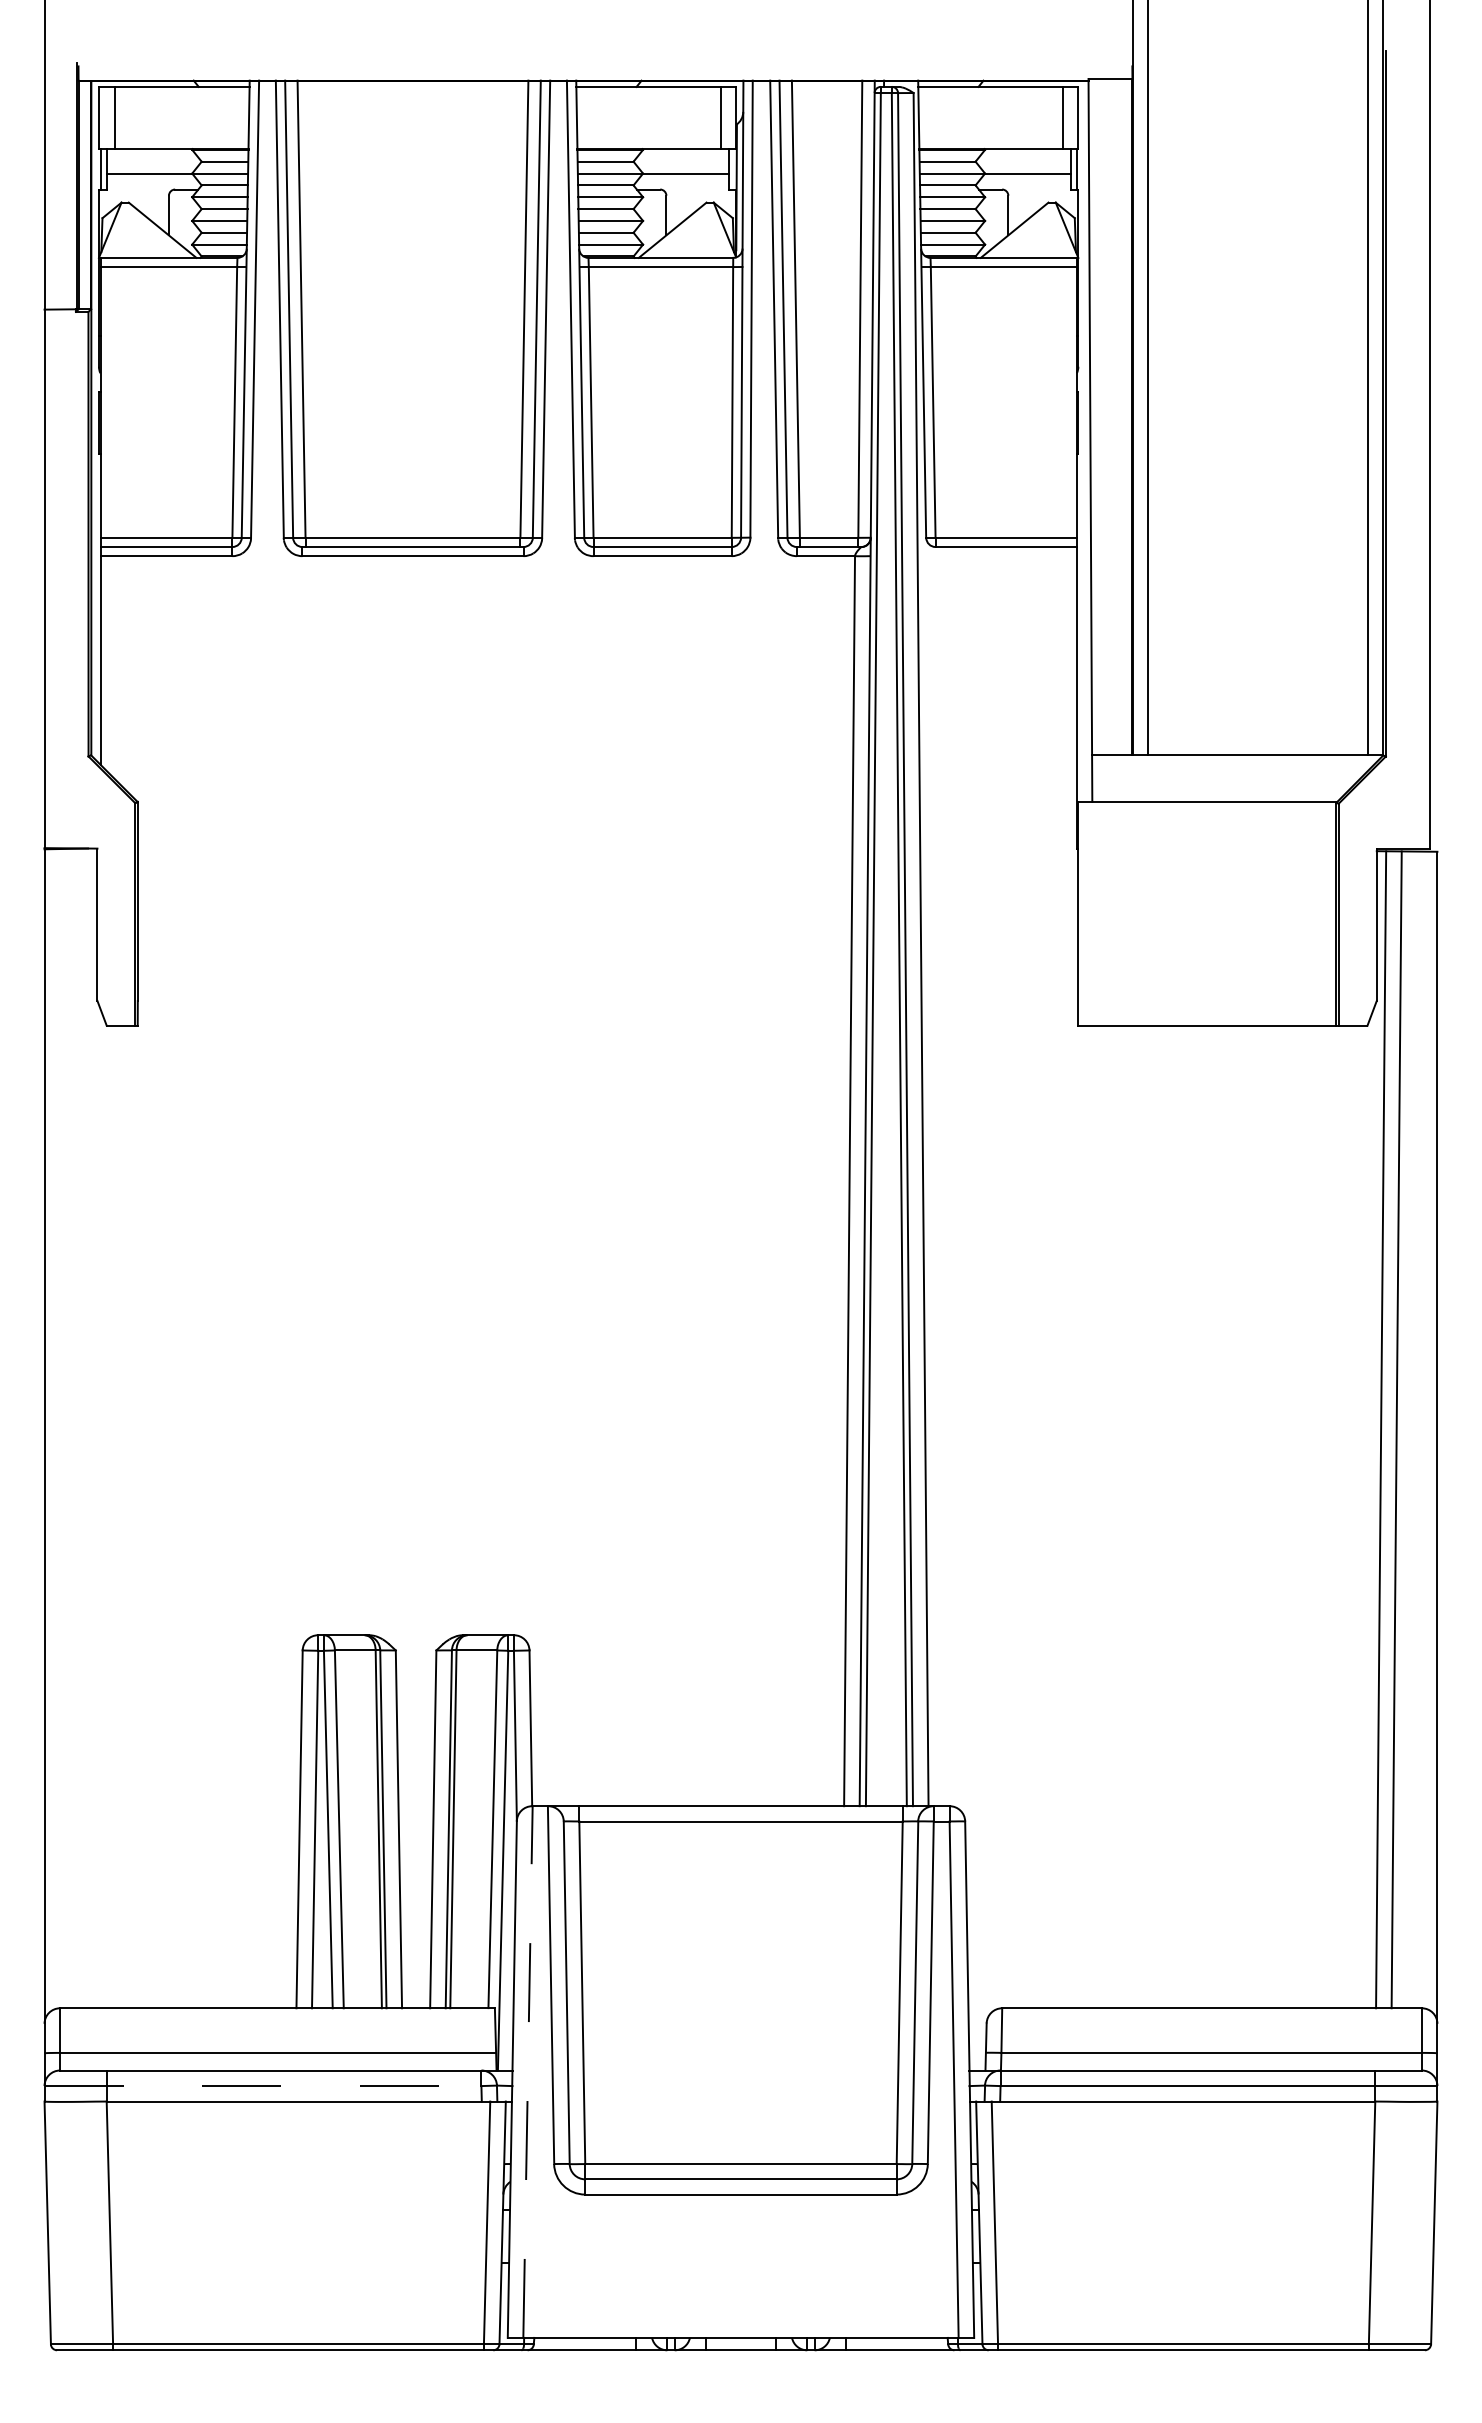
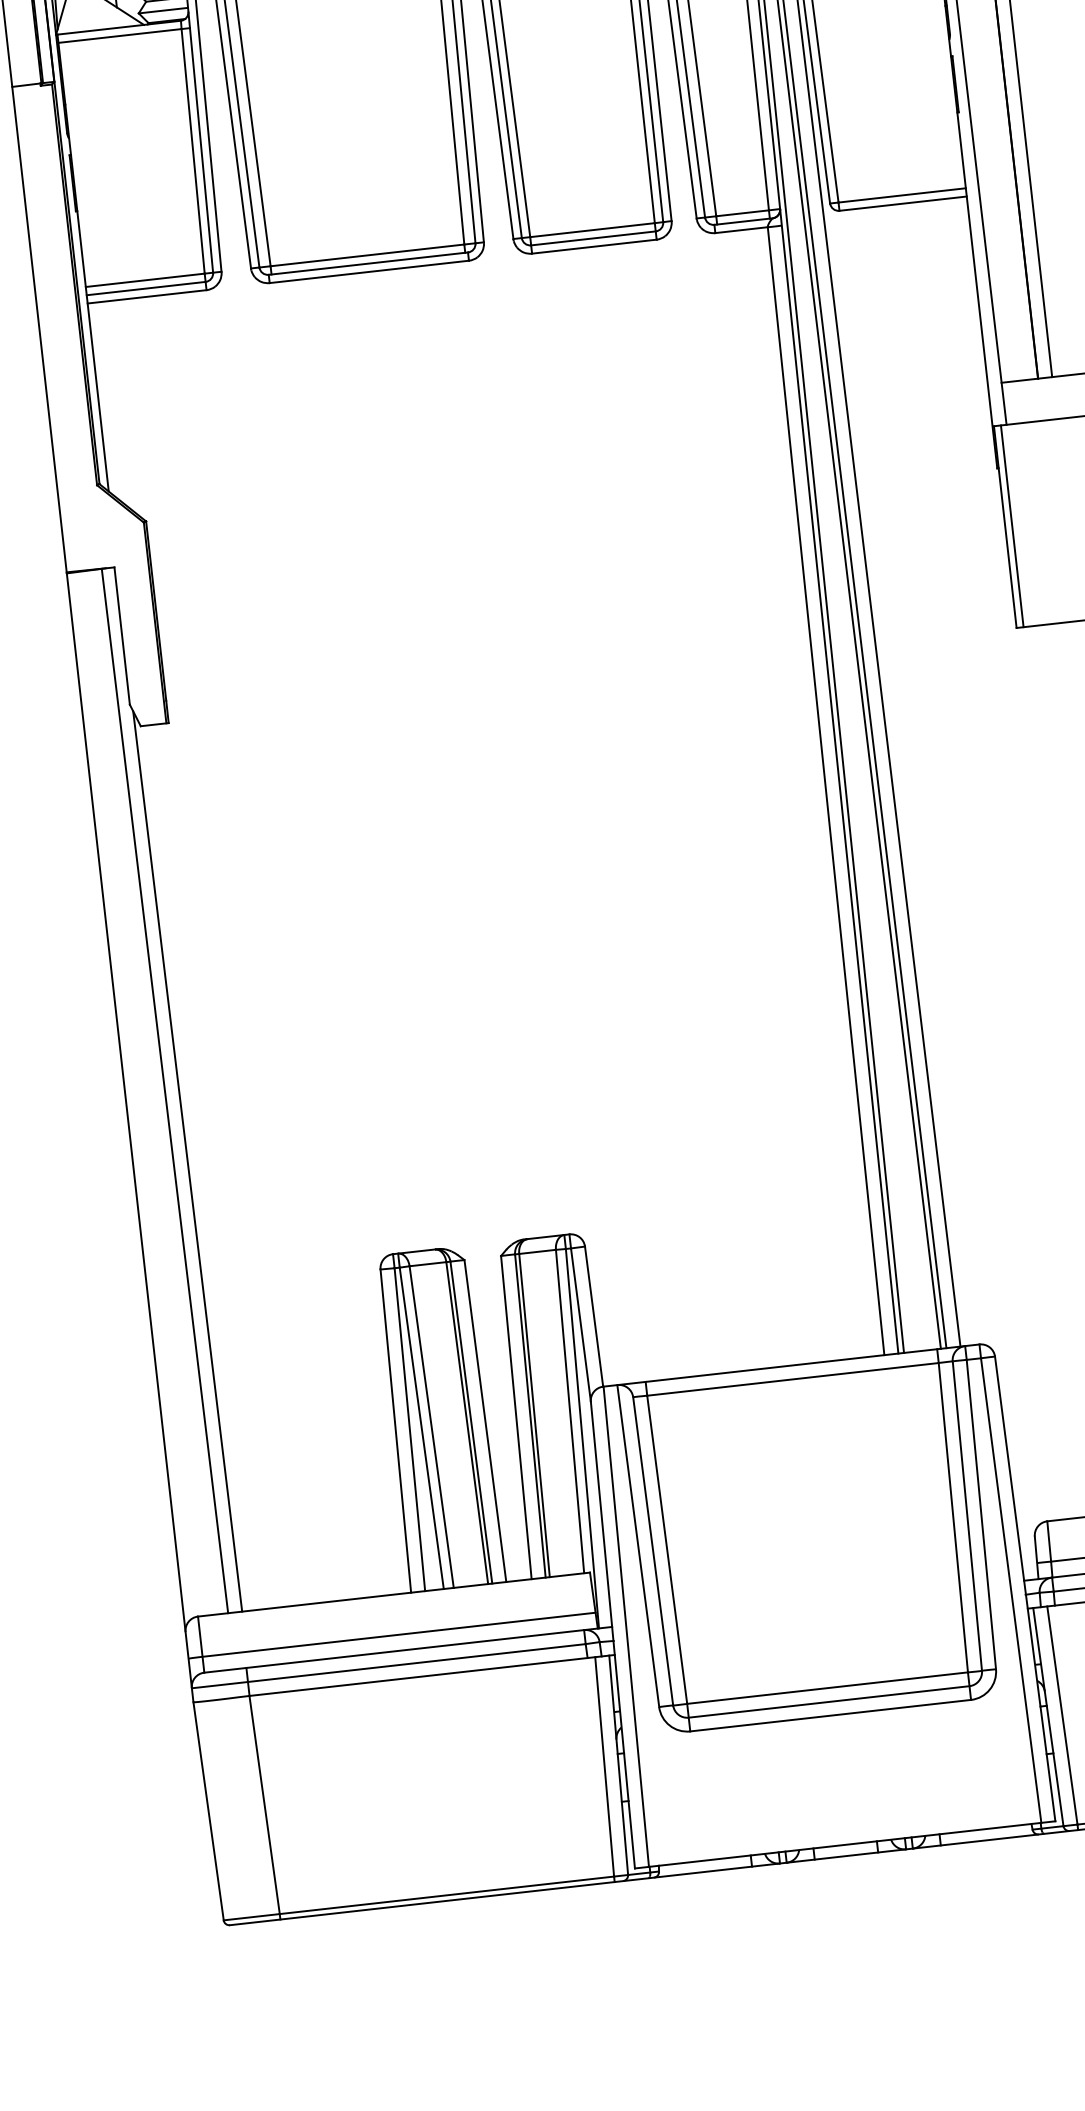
line: (1086, 913) -> (1012, 525), added
line: (88, 1428) -> (165, 1091), added
line: (104, 1508) -> (187, 1161), added
line: (528, 2072) -> (626, 1627), dashed -> solid
line: (263, 2086) -> (389, 1666), dashed -> solid

